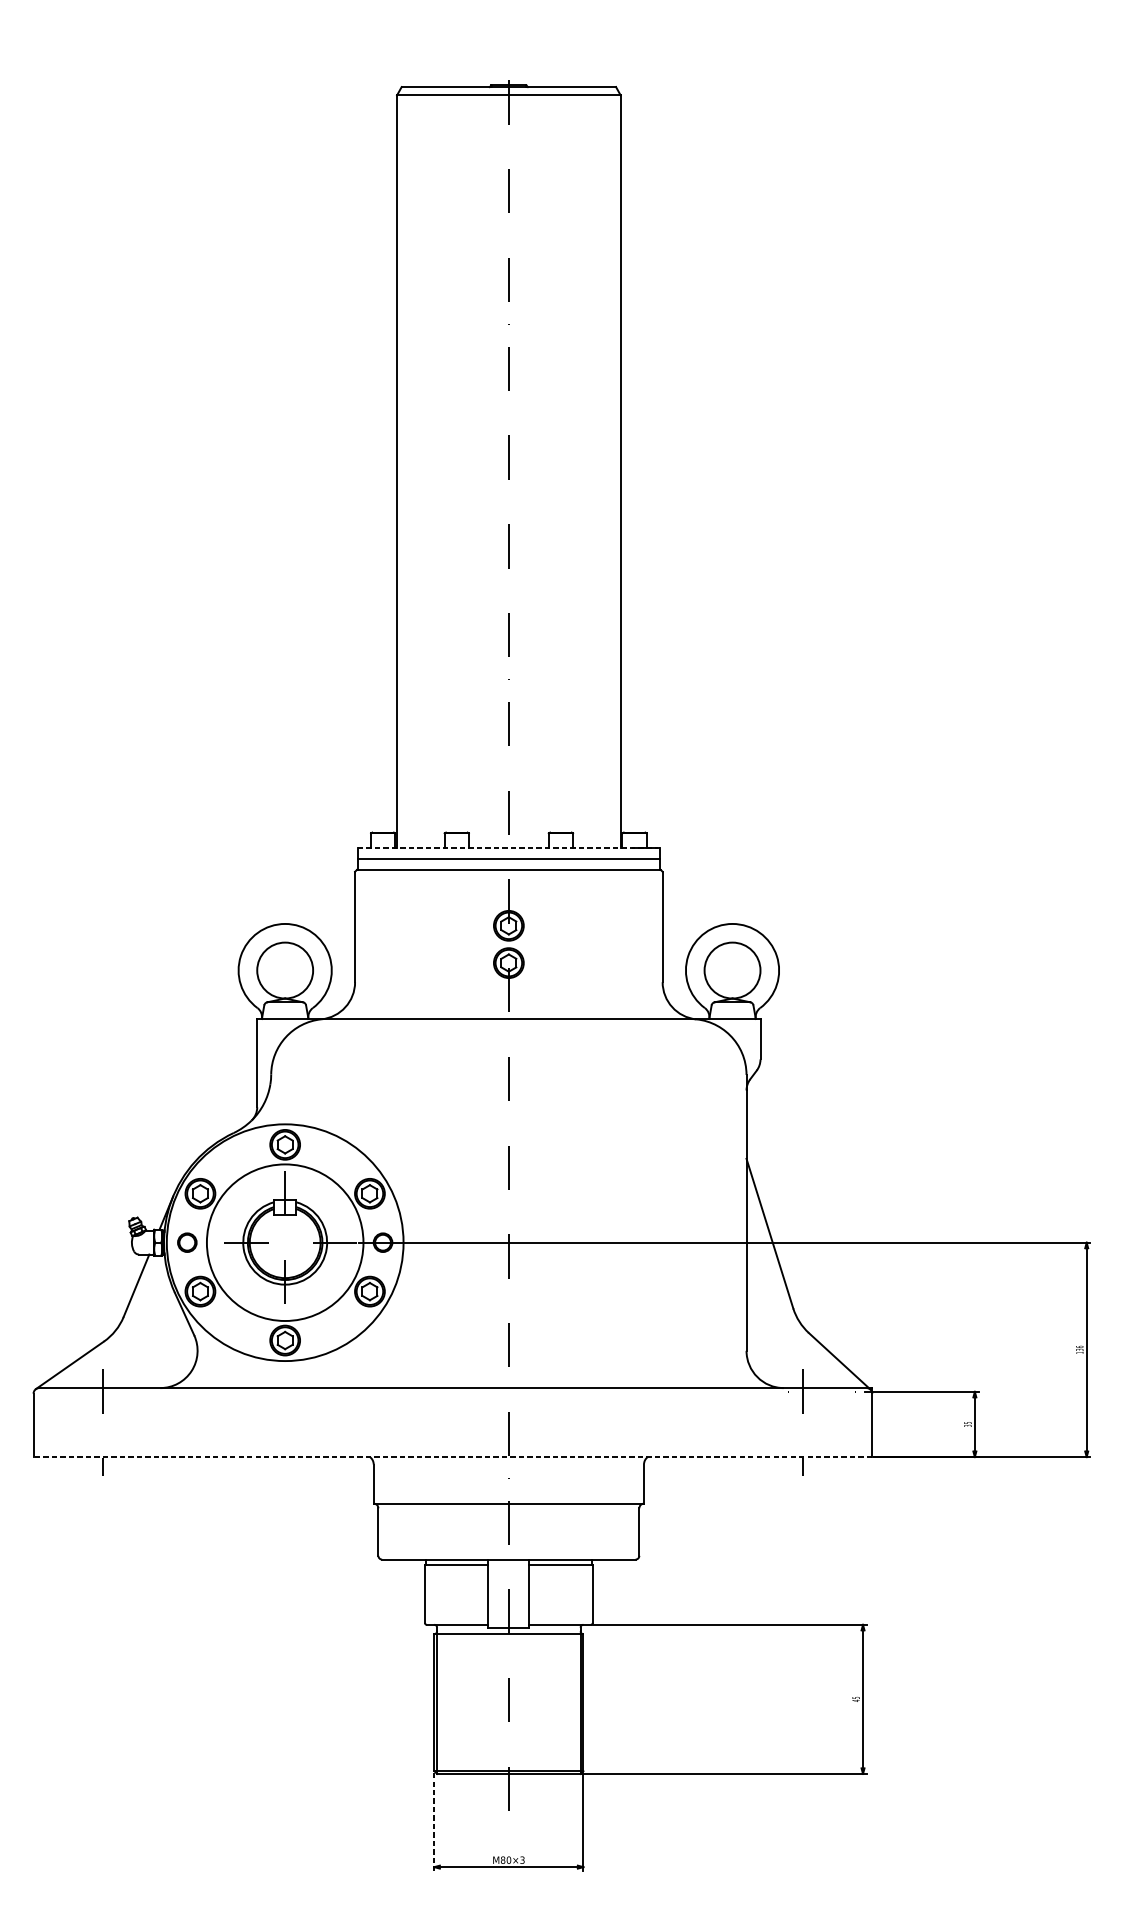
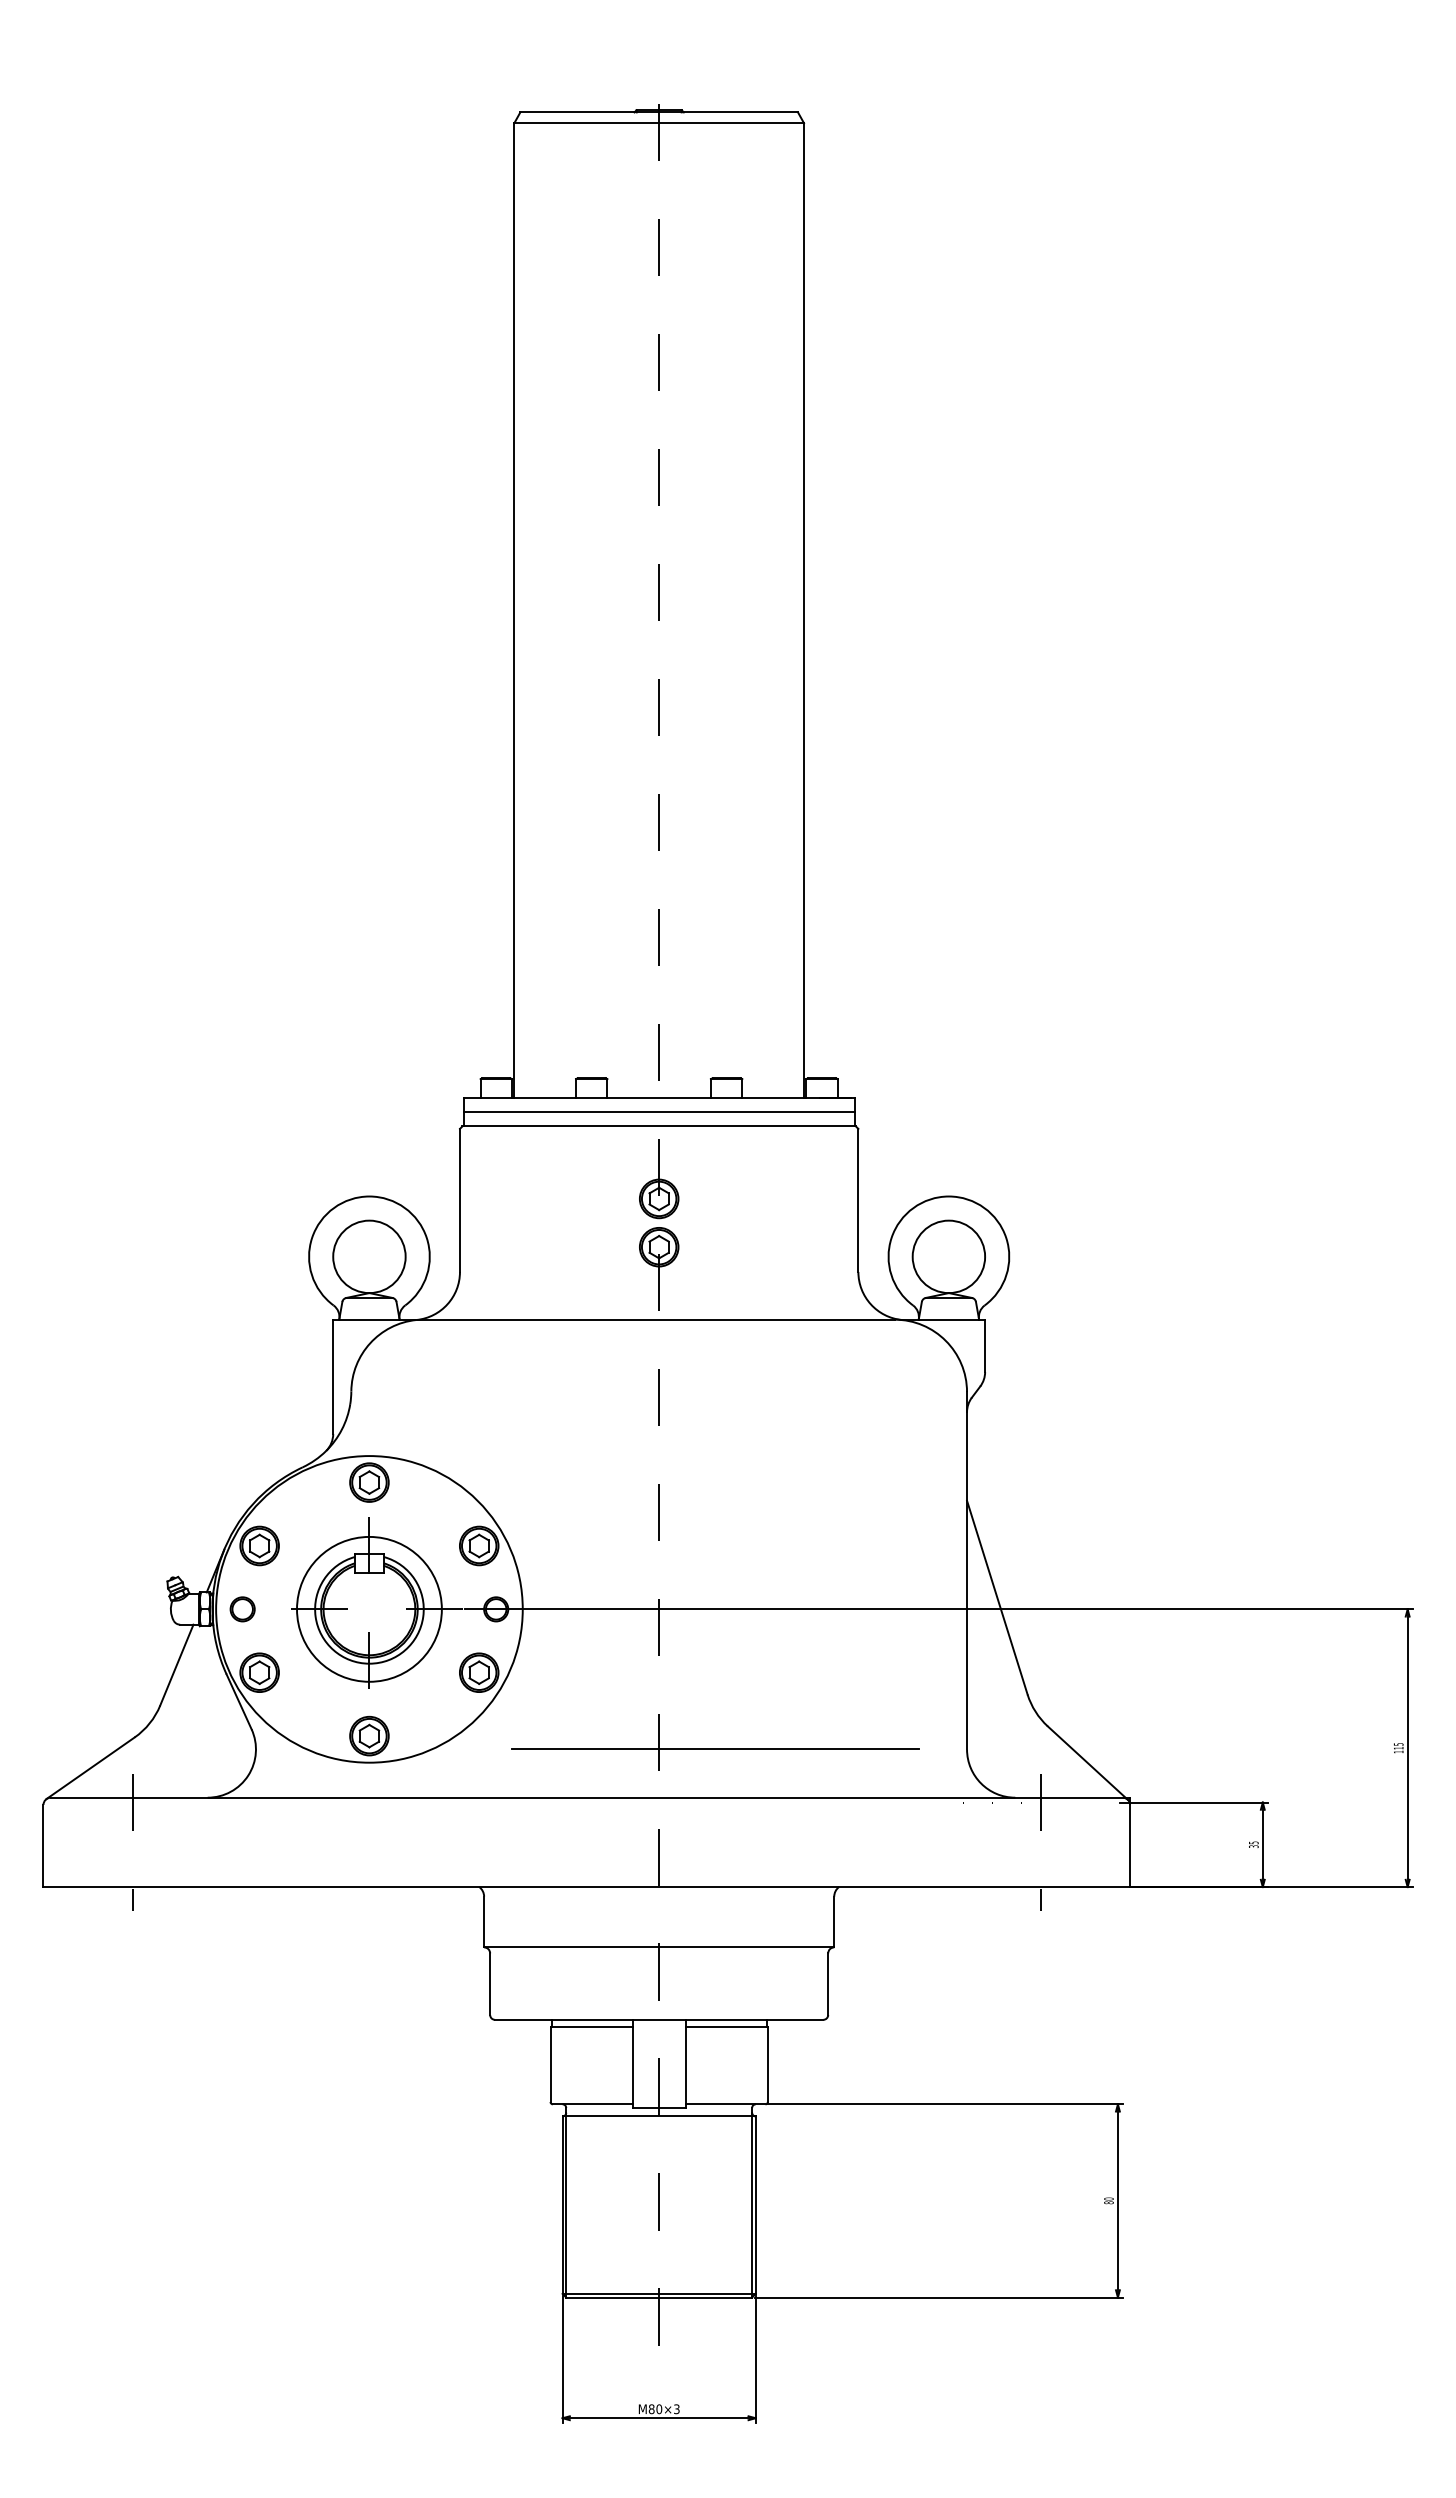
line: (509, 847) -> (659, 1097), dashed -> solid
circle: (285, 1242) -> (369, 1608), size x0.71
text: (1079, 1348) -> (1398, 1746), 136 -> 115
line: (552, 1350) -> (715, 1749), added
line: (452, 1457) -> (586, 1887), dashed -> solid
text: (855, 1699) -> (1108, 2200), 45 -> 80
line: (434, 1822) -> (562, 2360), dashed -> solid

